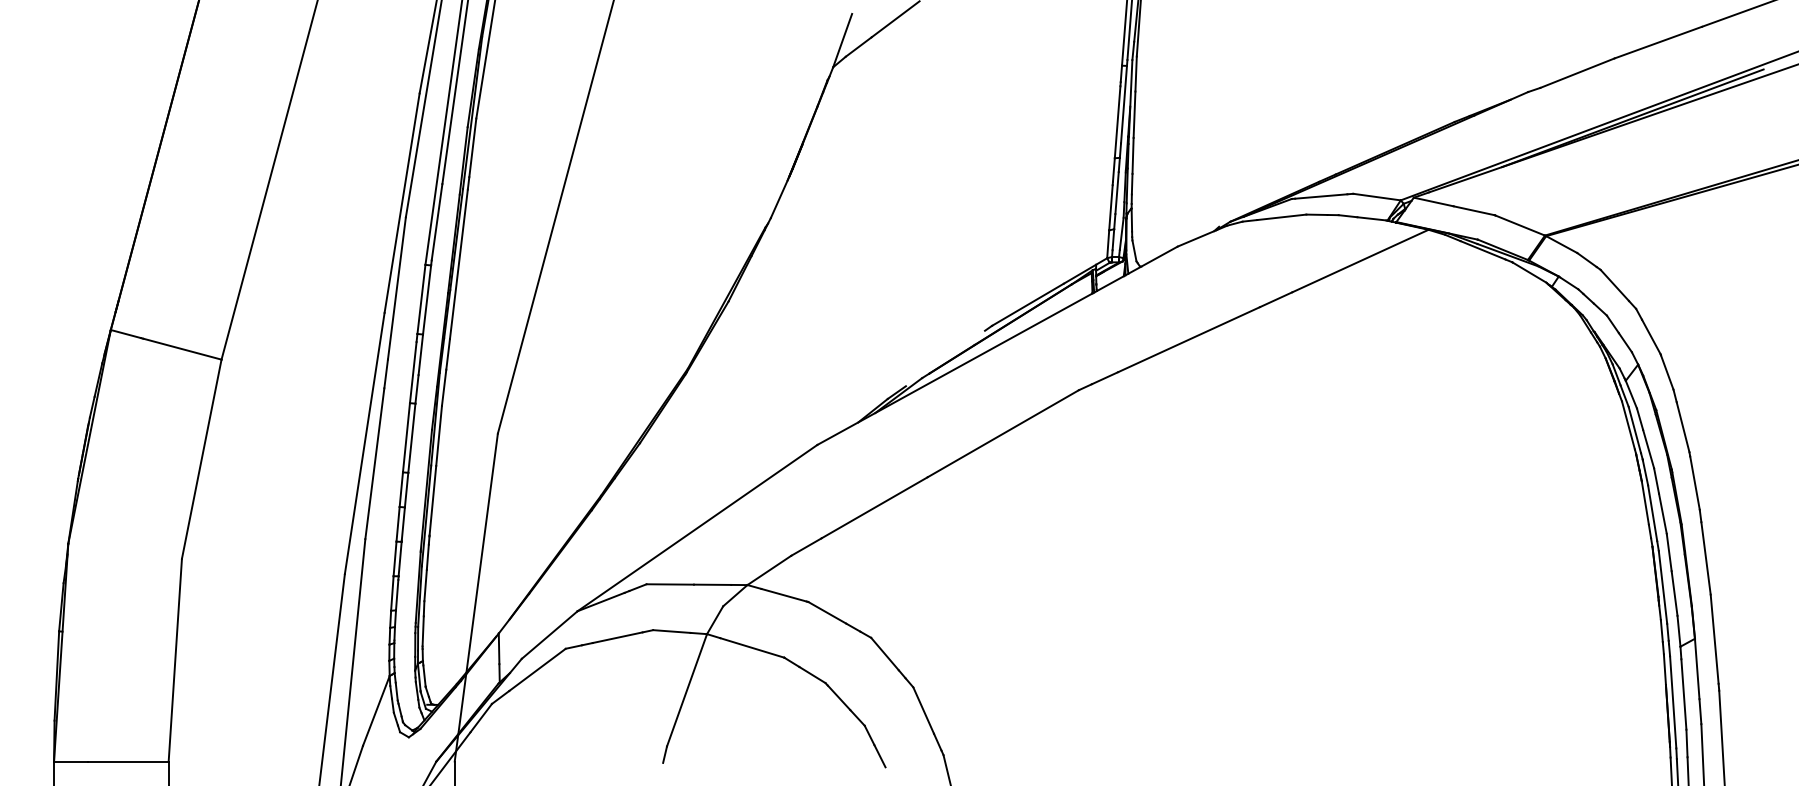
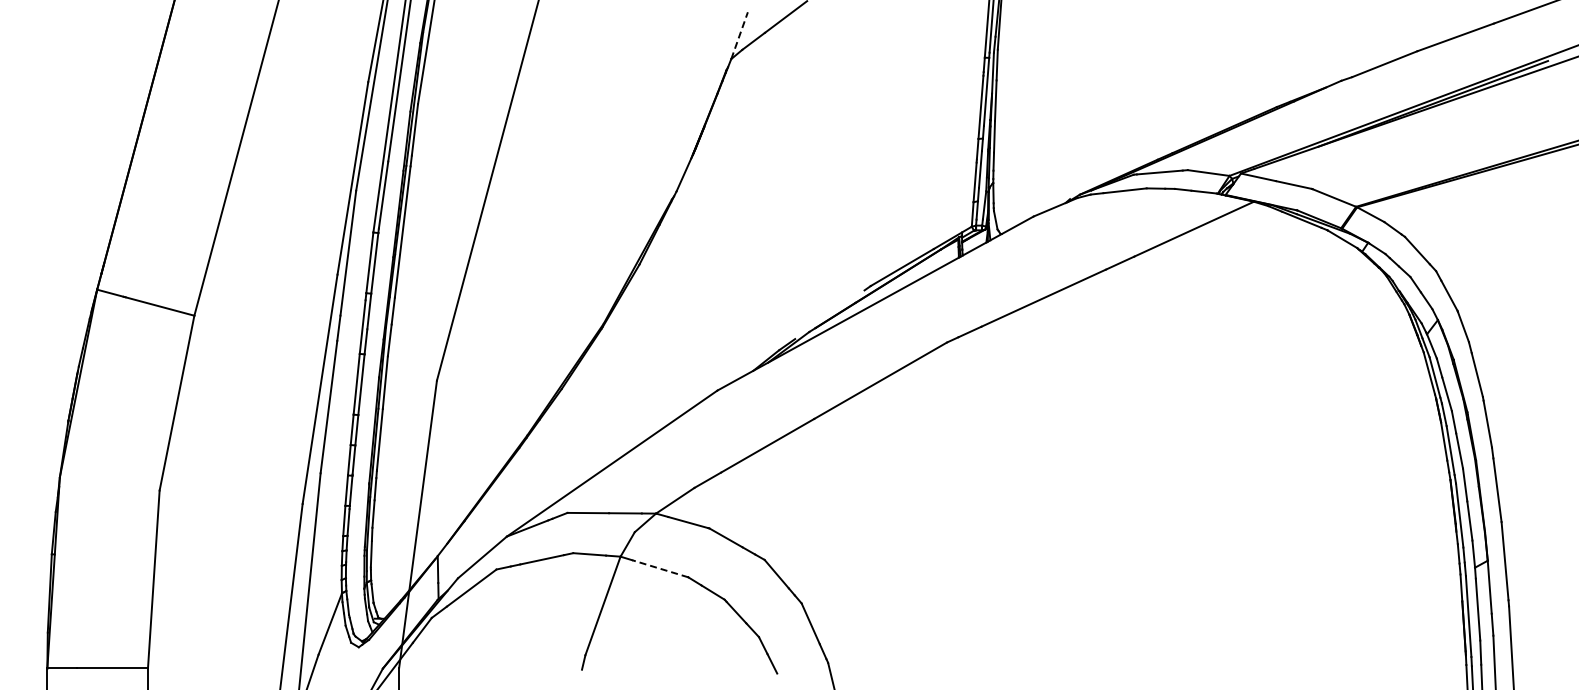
line: (842, 40) -> (739, 35), solid -> dashed
line: (751, 647) -> (659, 568), solid -> dashed

